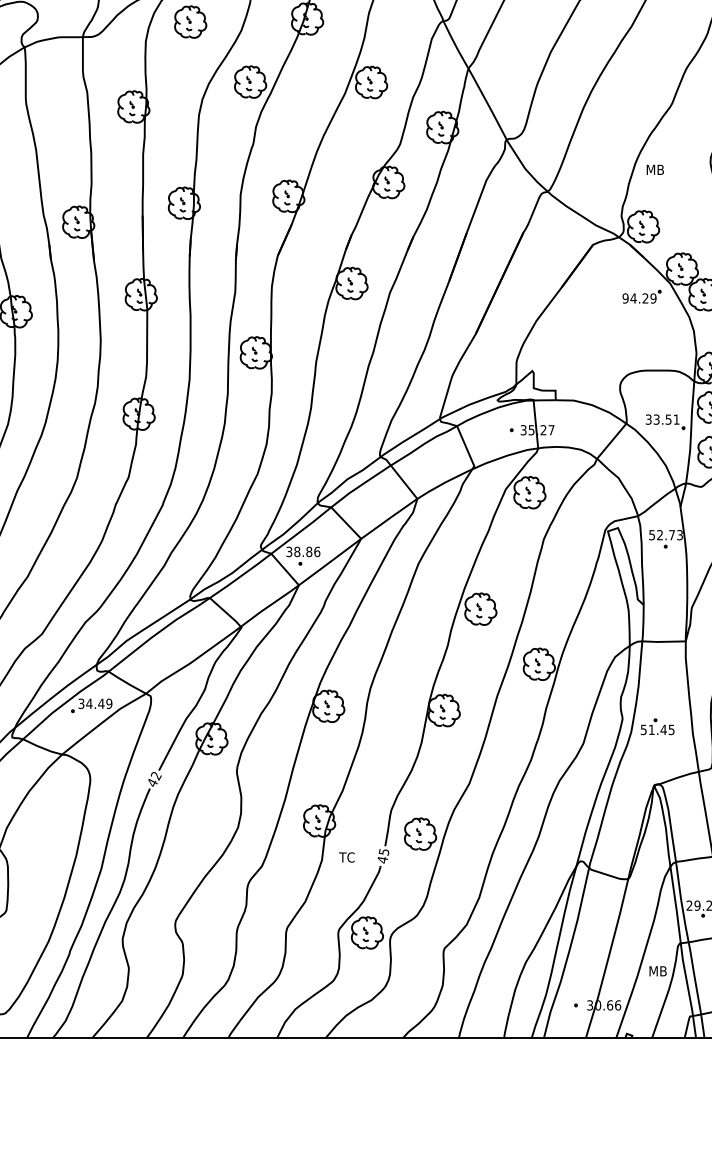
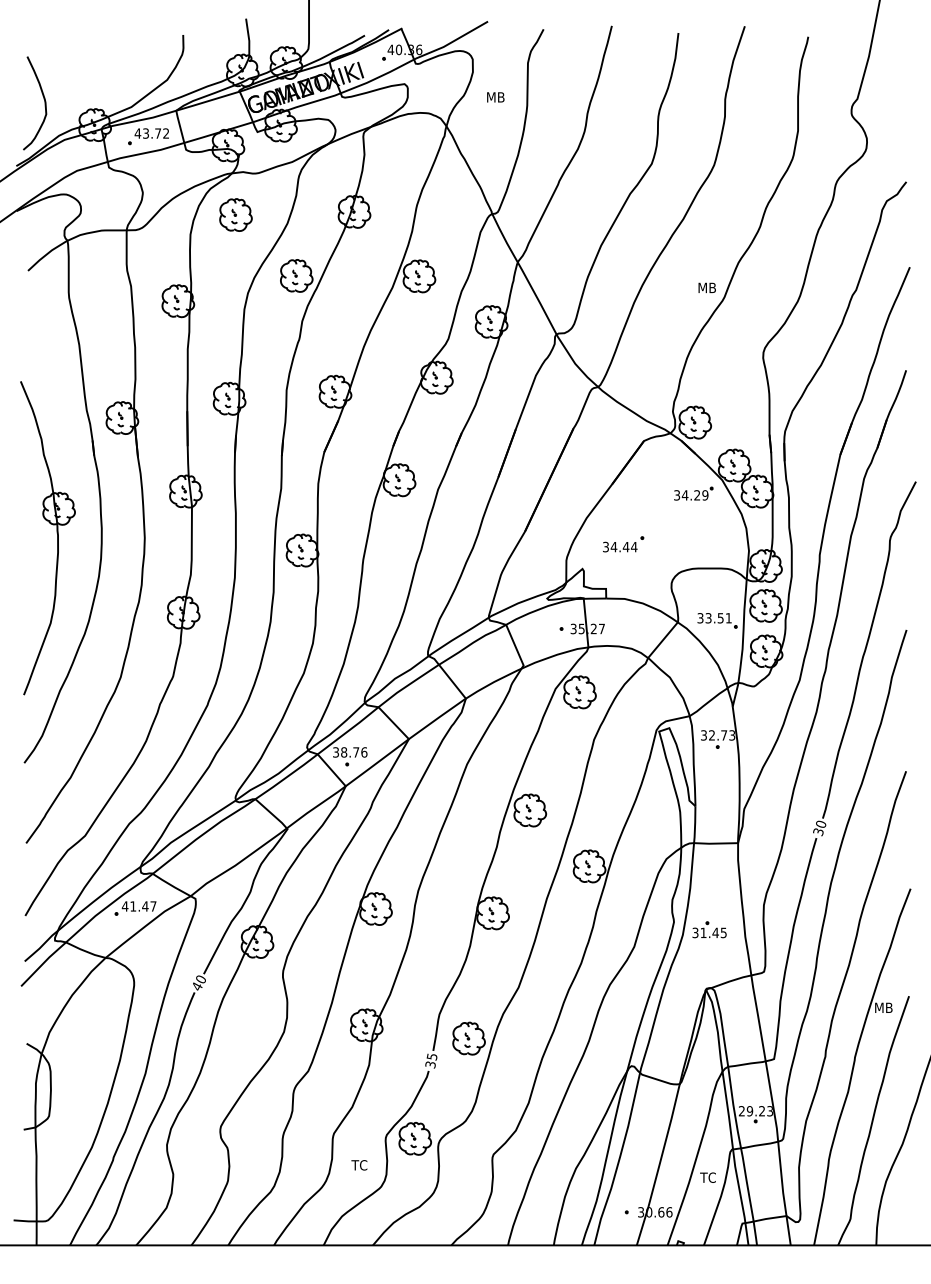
text: (654, 169) -> (706, 287), moved
text: (626, 298) -> (677, 495), 94.29 -> 34.29
part: (572, 346) -> (623, 544), added
text: (651, 534) -> (703, 734), 52.73 -> 32.73
text: (309, 552) -> (356, 752), 38.86 -> 38.76
text: (94, 703) -> (138, 906), 34.49 -> 41.47
text: (643, 729) -> (695, 932), 51.45 -> 31.45
text: (155, 775) -> (200, 979), 42 -> 40
text: (346, 857) -> (359, 1165), moved
text: (382, 859) -> (430, 1064), 45 -> 35
text: (657, 971) -> (709, 1177), MB -> TC

